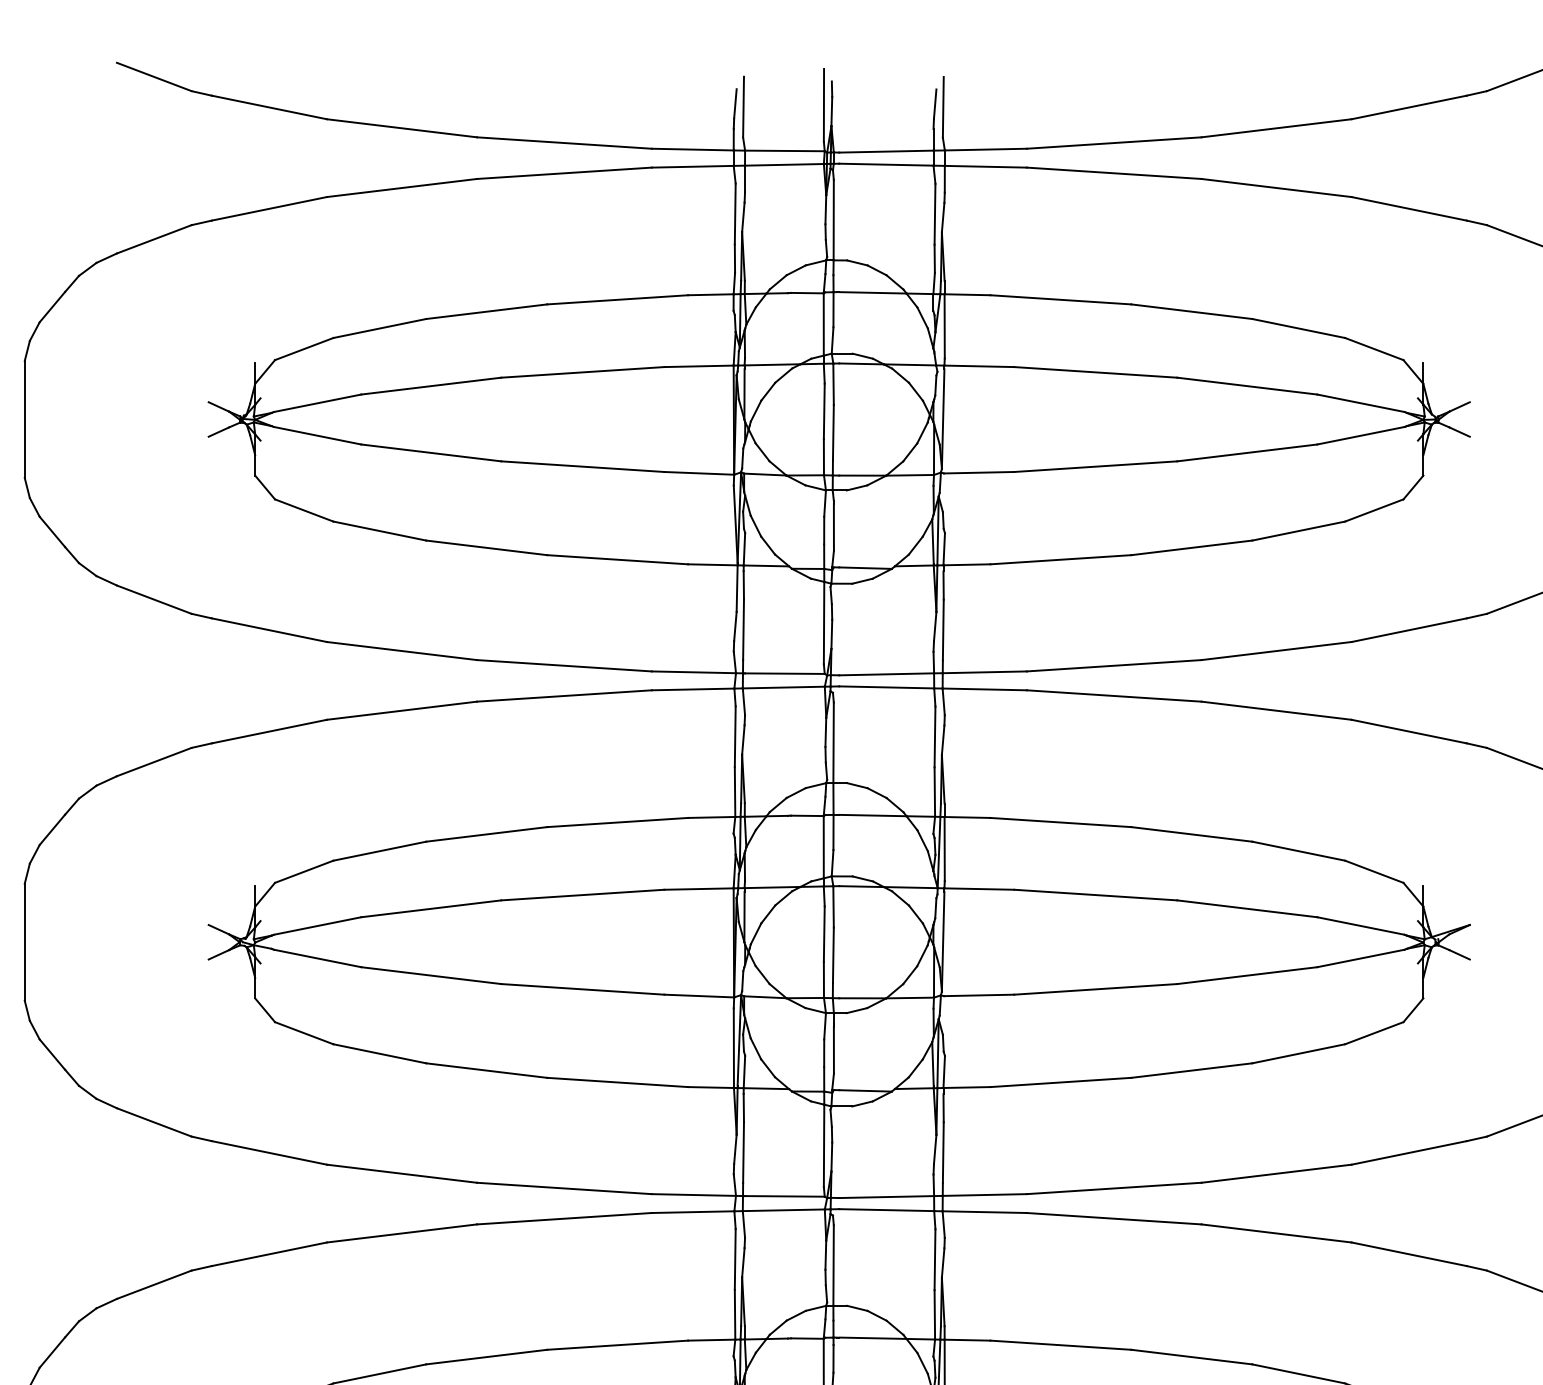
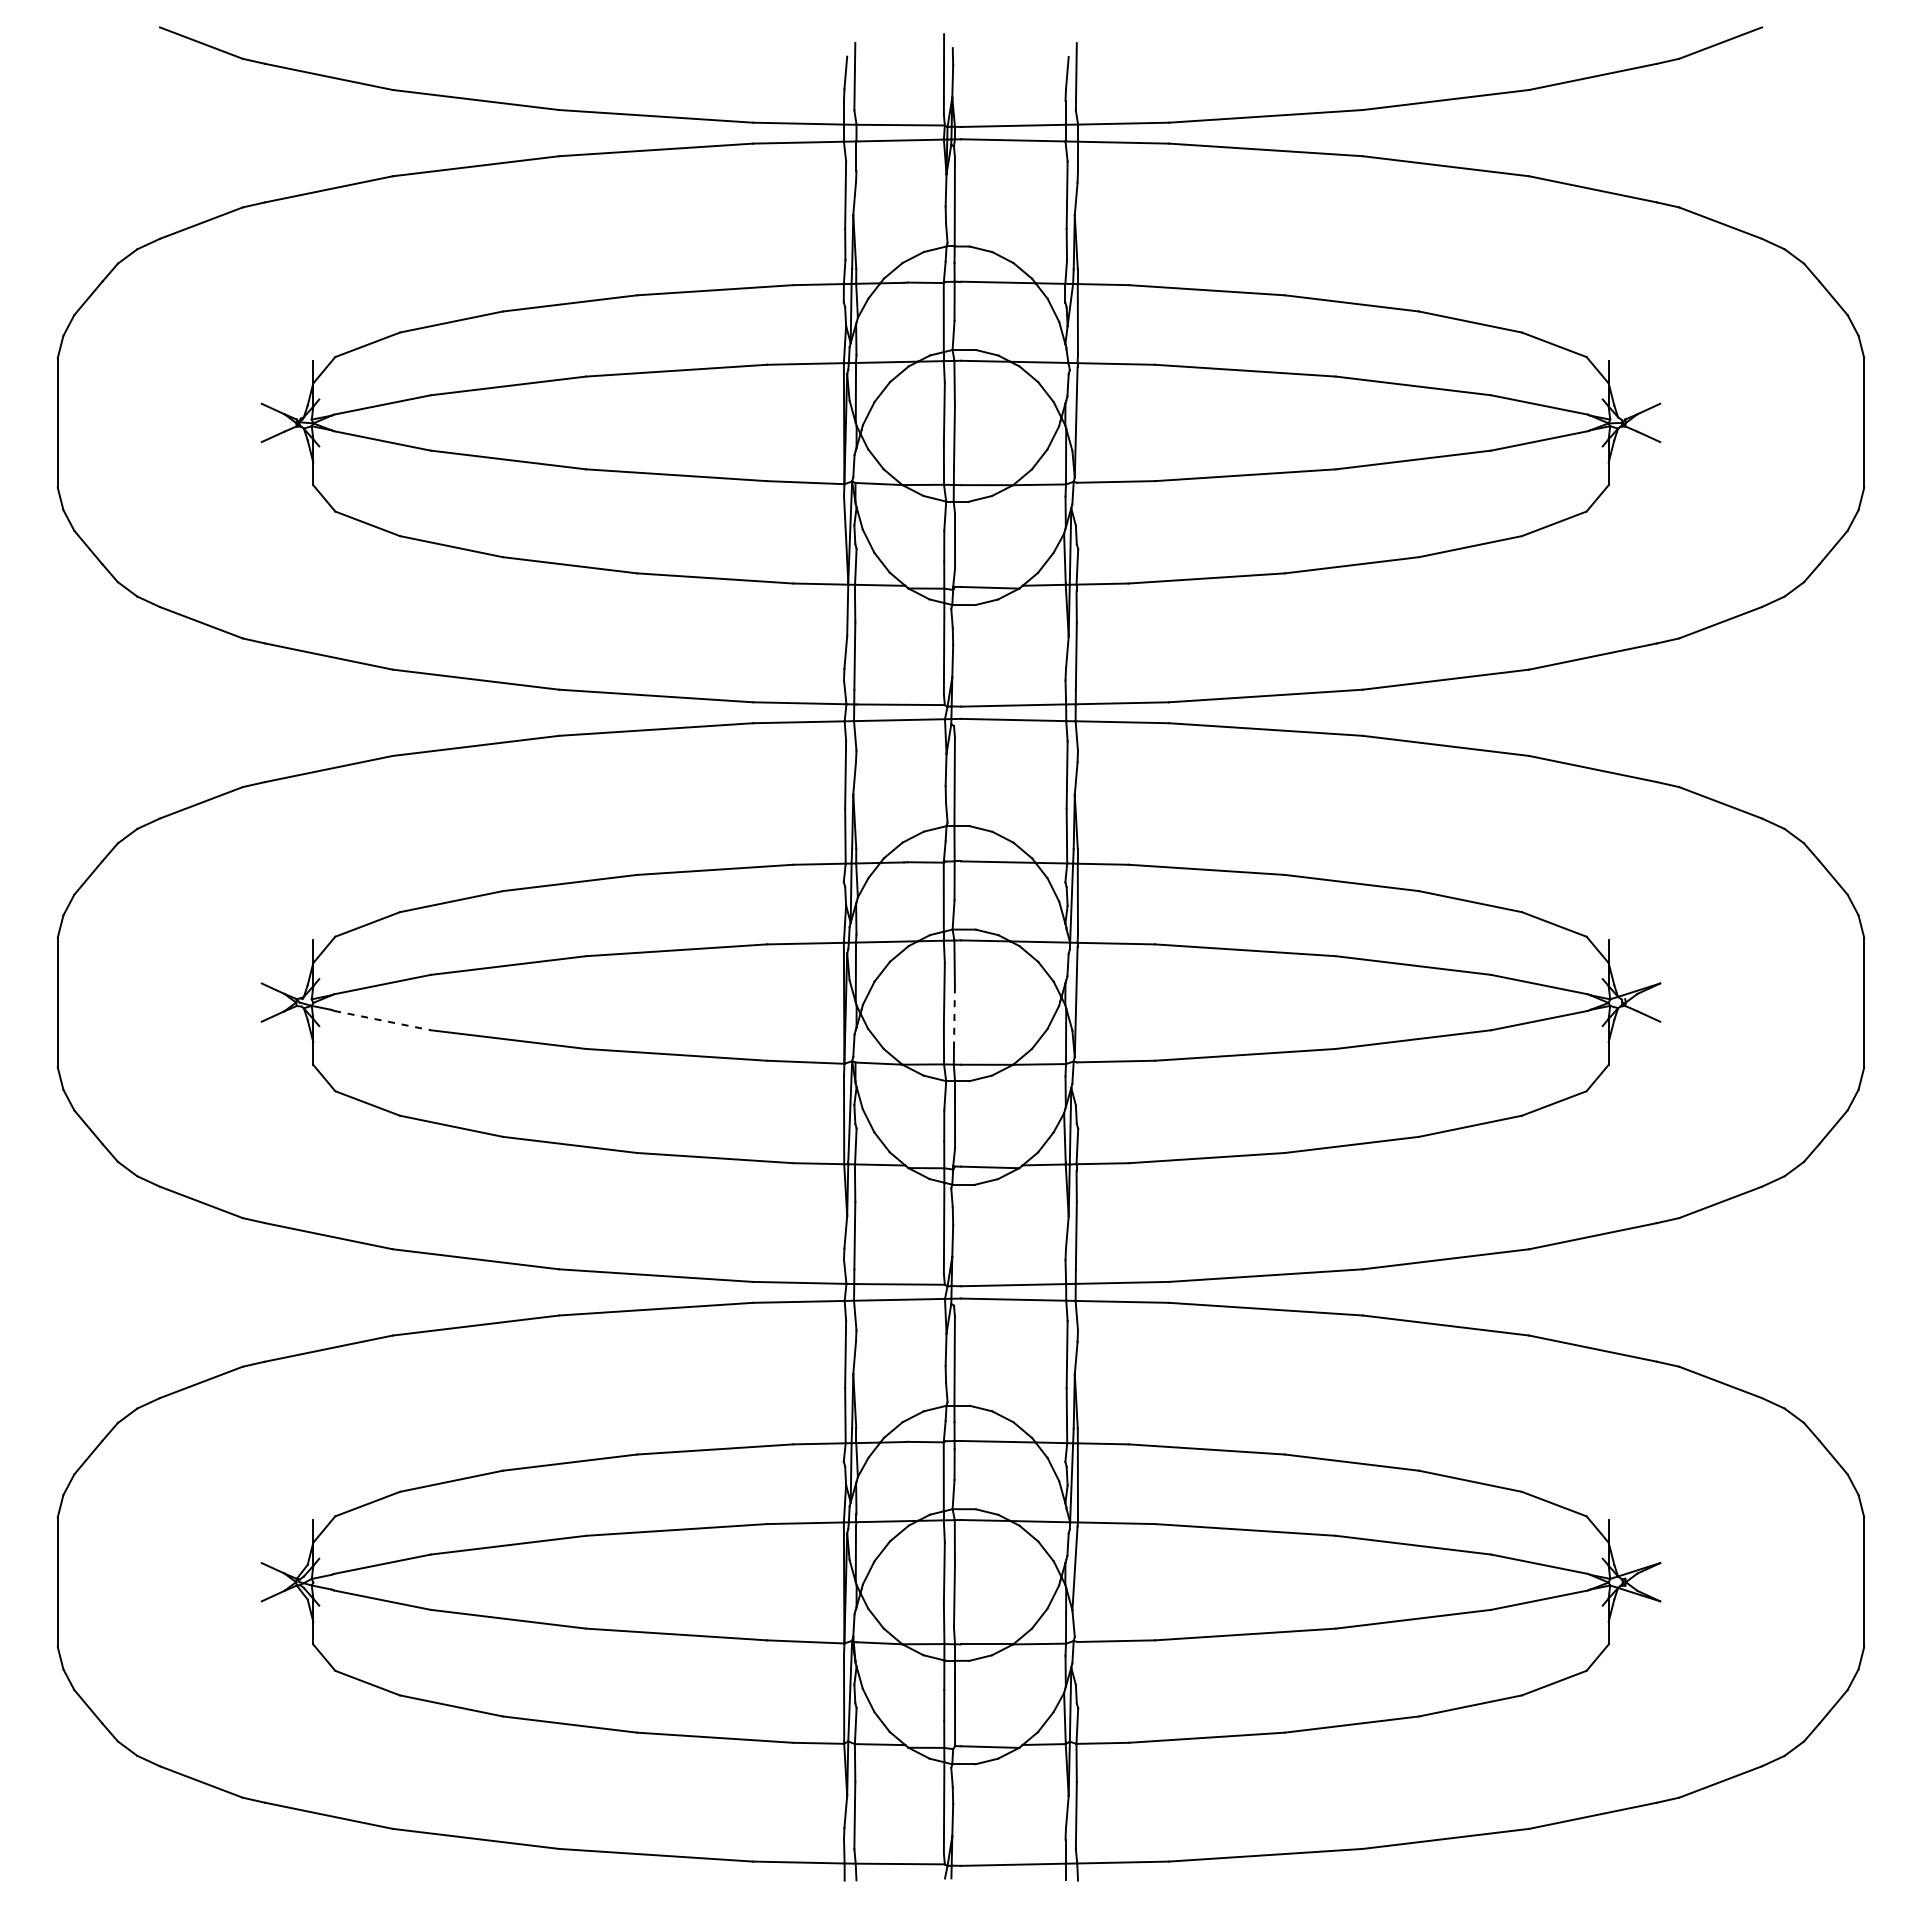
line: (833, 955) -> (954, 1017), solid -> dashed
line: (317, 958) -> (382, 1020), solid -> dashed

